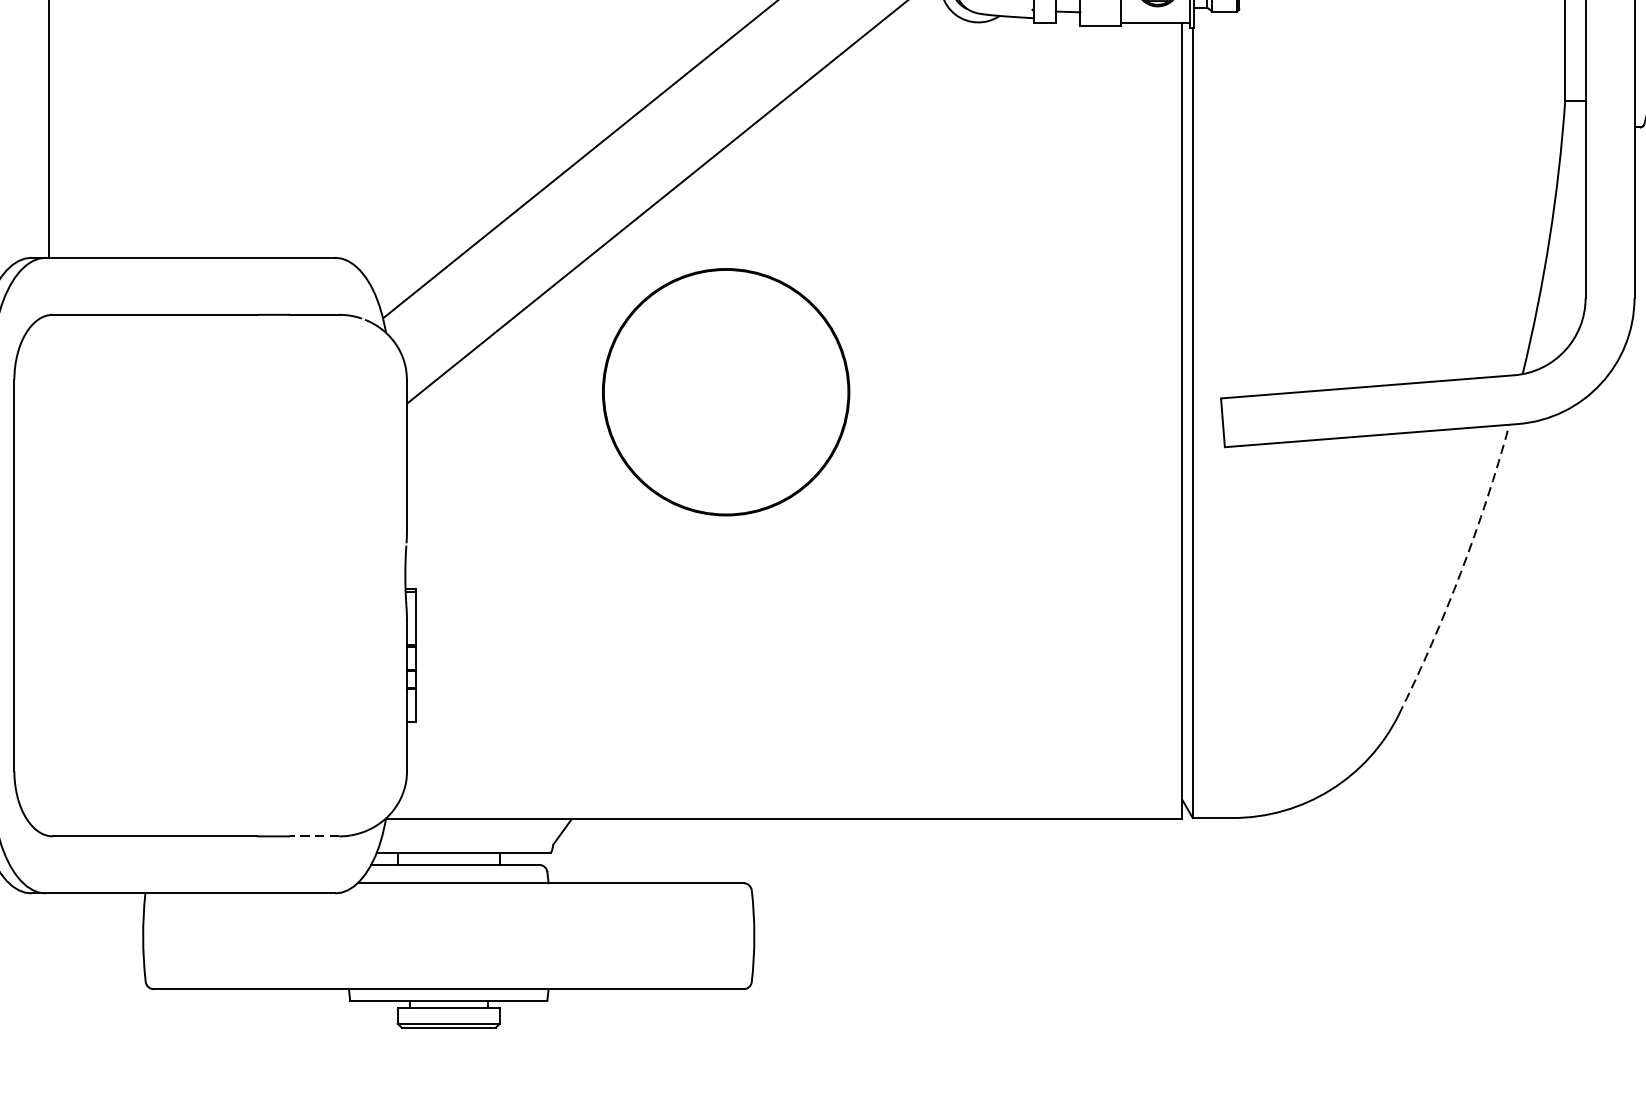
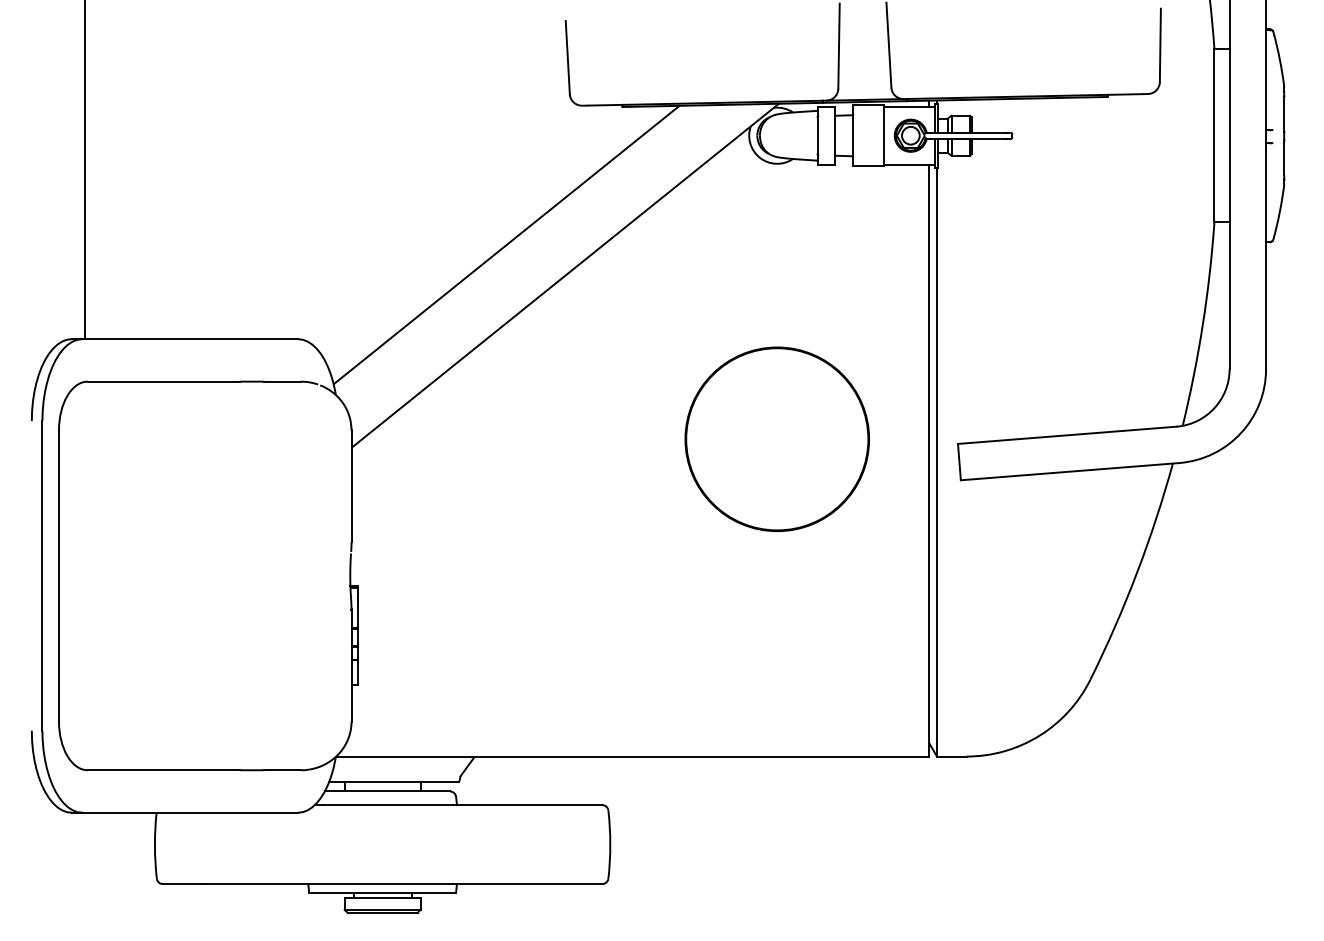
circle: (725, 391) -> (776, 438), moved
arc: (1460, 572) -> (1136, 573), dashed -> solid
line: (314, 836) -> (282, 770), dashed -> solid

